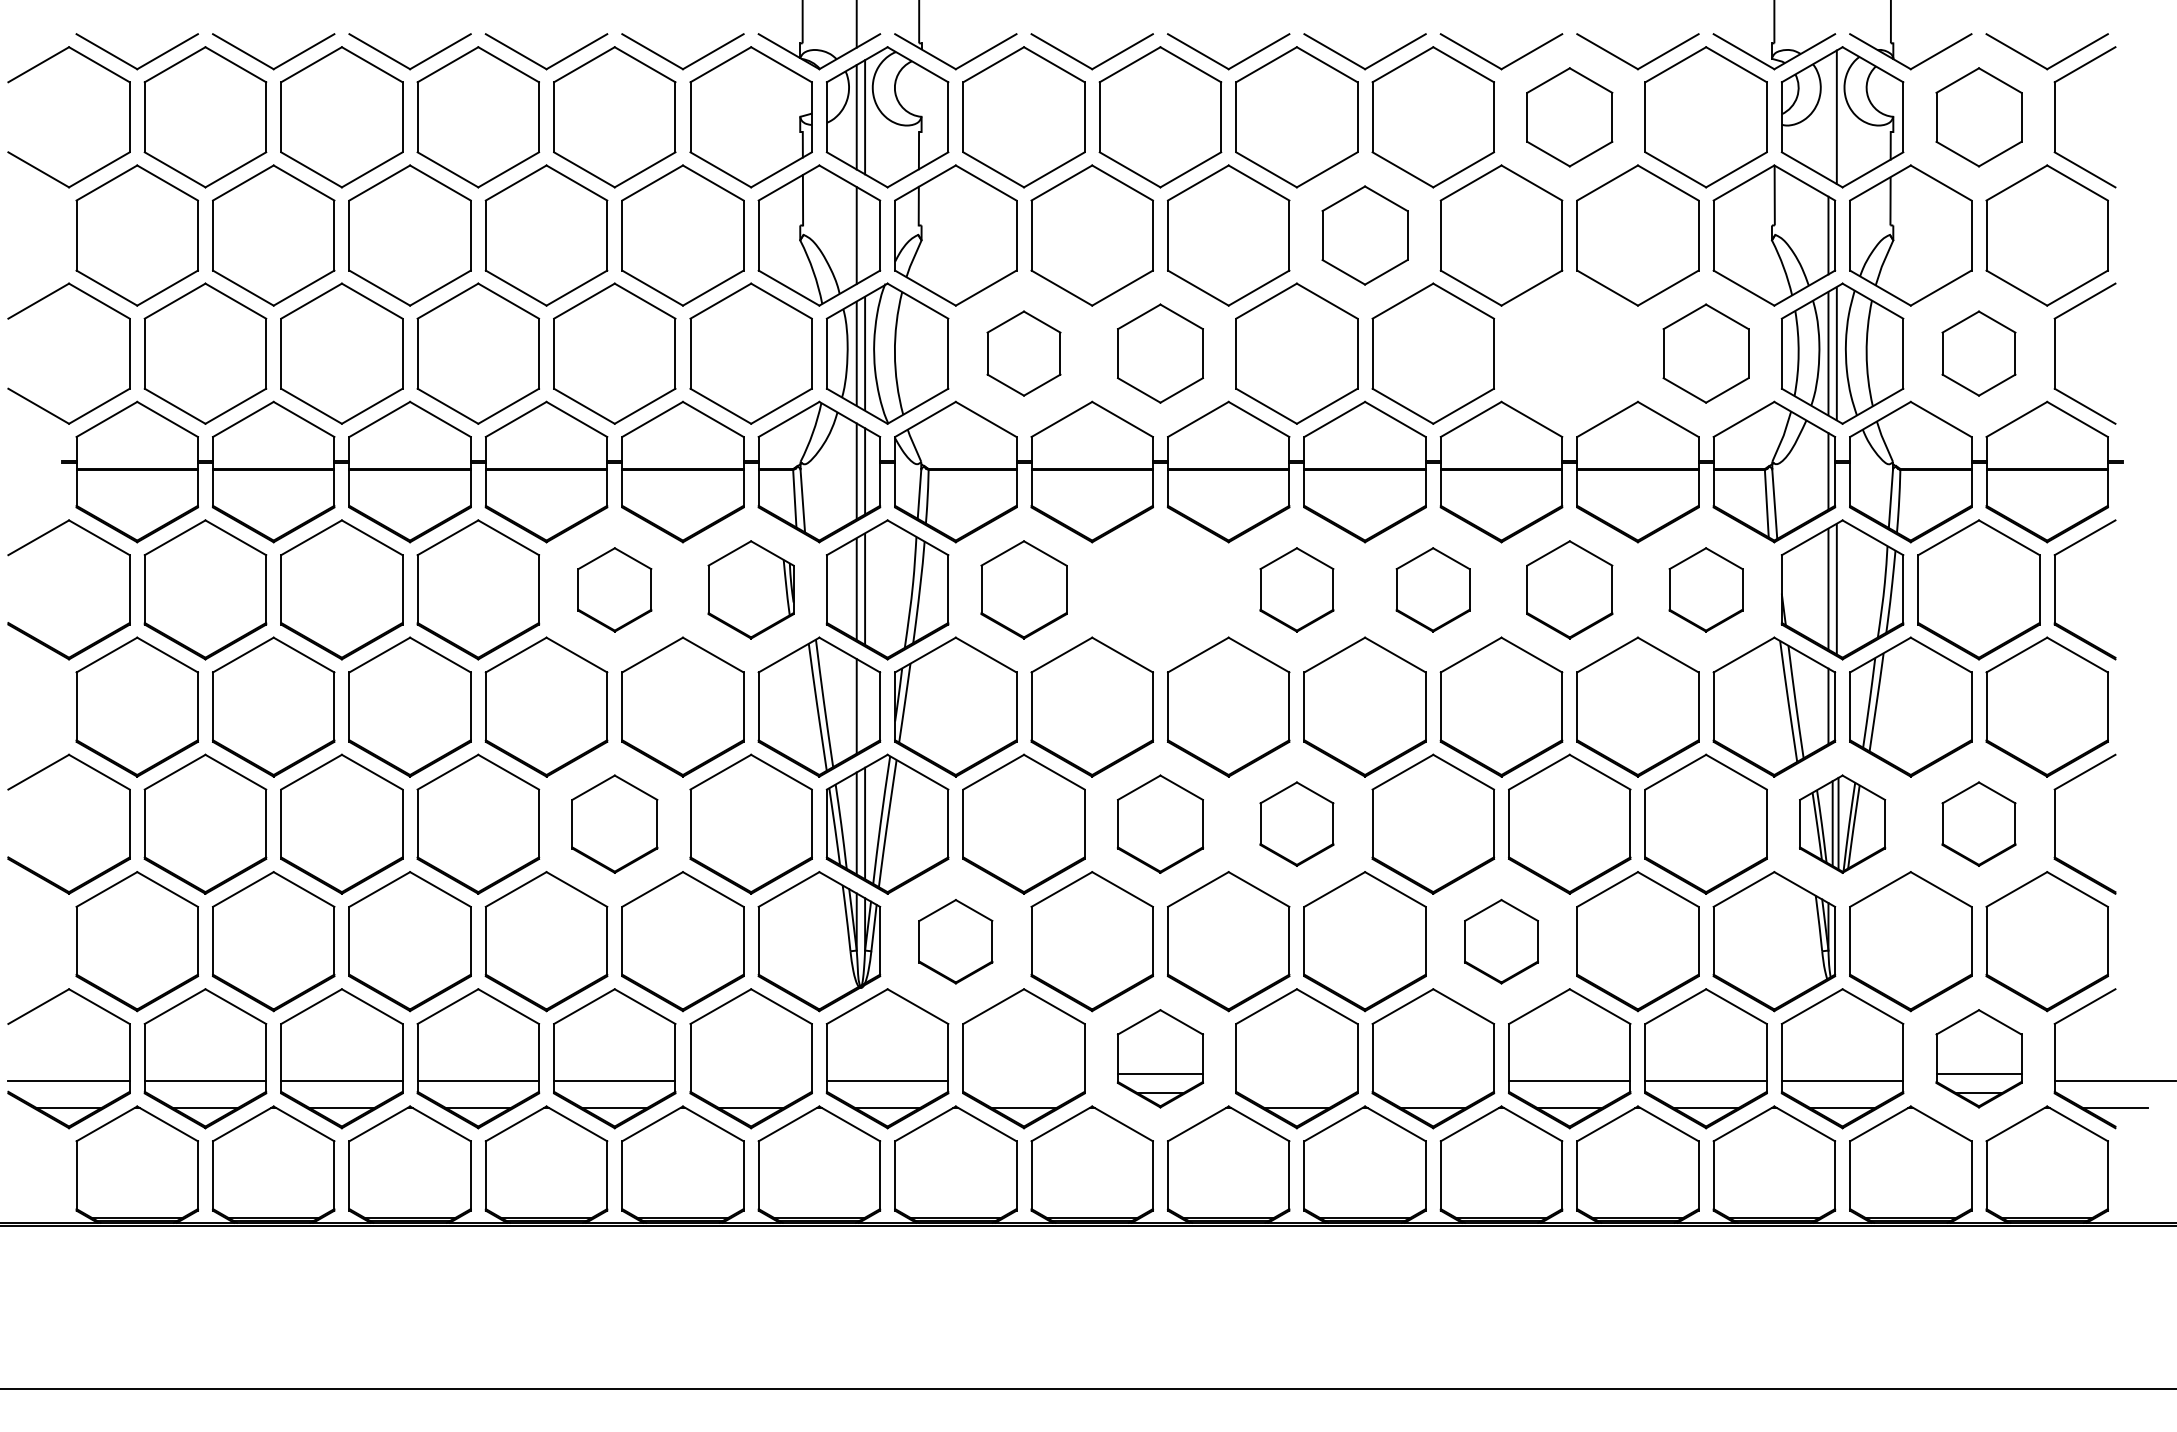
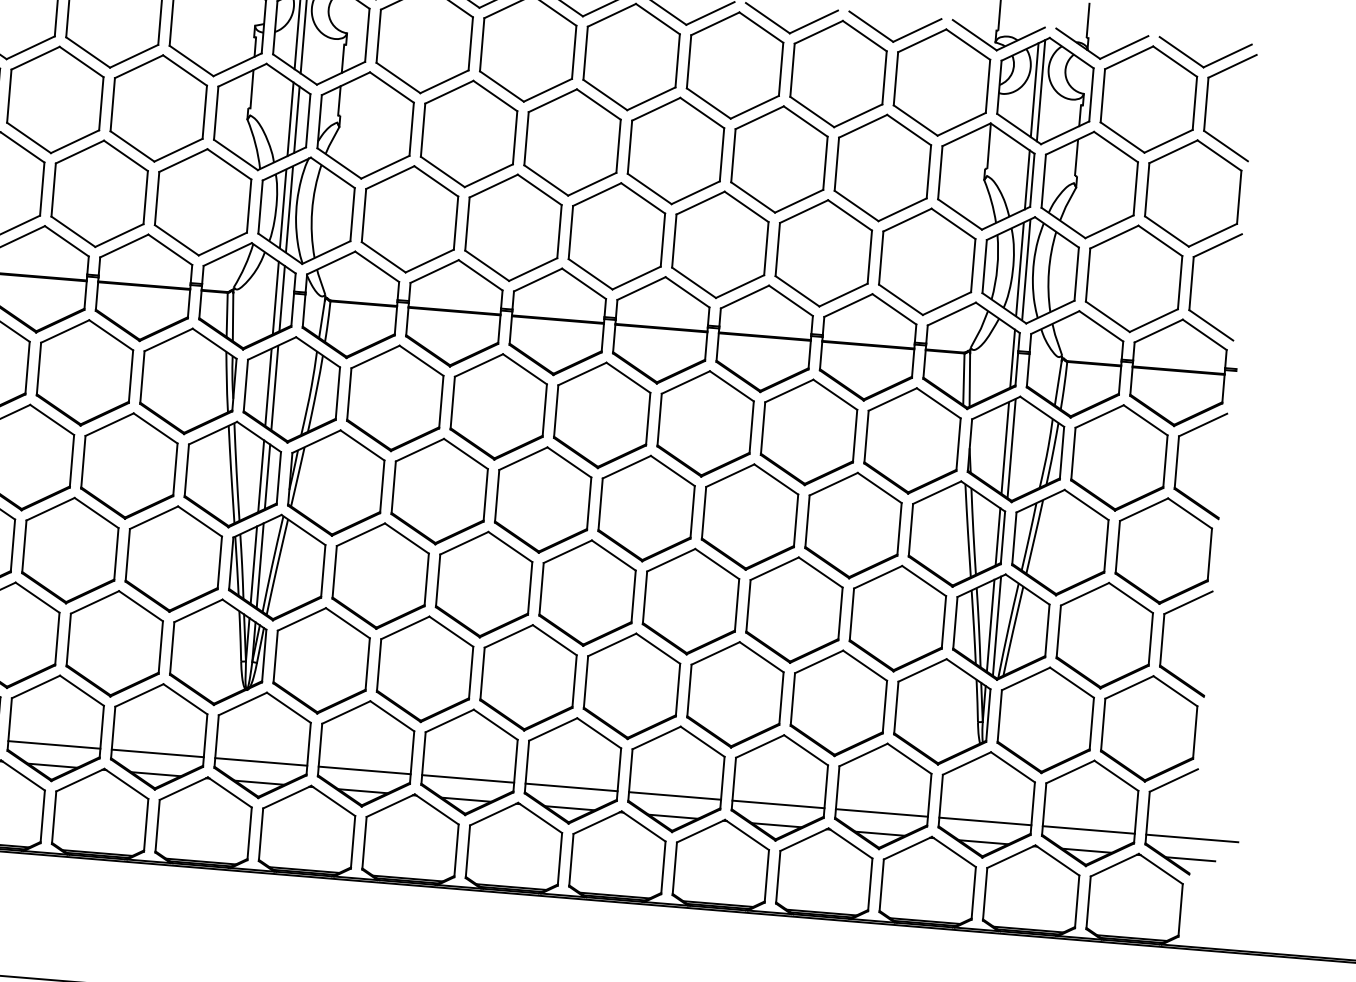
part: (1569, 117) -> (838, 74), size x1.43
line: (1828, 117) -> (1034, 90), added
part: (1978, 117) -> (1148, 99), size x1.43
line: (865, 235) -> (297, 119), added
part: (1364, 235) -> (675, 150), size x1.43
part: (1023, 353) -> (409, 219), size x1.67
part: (1160, 353) -> (513, 227), size x1.43
part: (1569, 353) -> (823, 253), added
part: (1705, 353) -> (926, 261), size x1.43
part: (1978, 353) -> (1133, 278), size x1.67
part: (614, 589) -> (84, 372), size x1.67
part: (750, 589) -> (187, 381), size x1.43
part: (1023, 589) -> (394, 398), size x1.43
part: (1160, 589) -> (498, 406), added
part: (1296, 589) -> (601, 415), size x1.67
part: (1432, 589) -> (705, 423), size x1.67
part: (1569, 589) -> (808, 432), size x1.43
part: (1705, 589) -> (912, 440), size x1.67
line: (865, 705) -> (267, 476), added
part: (614, 823) -> (70, 550), size x1.43
part: (1160, 823) -> (484, 584), size x1.43
part: (1296, 823) -> (587, 592), size x1.67
part: (1842, 823) -> (1001, 626), size x1.43
part: (1978, 823) -> (1104, 635), size x1.67
part: (955, 941) -> (321, 660), size x1.67
part: (1501, 941) -> (735, 694), size x1.67
part: (1160, 1058) -> (469, 762), size x1.43
part: (1978, 1058) -> (1089, 813), size x1.43
line: (750, 1080) -> (157, 753), added
line: (1023, 1080) -> (364, 770), added
line: (1296, 1080) -> (571, 787), added
line: (1433, 1080) -> (675, 795), added

